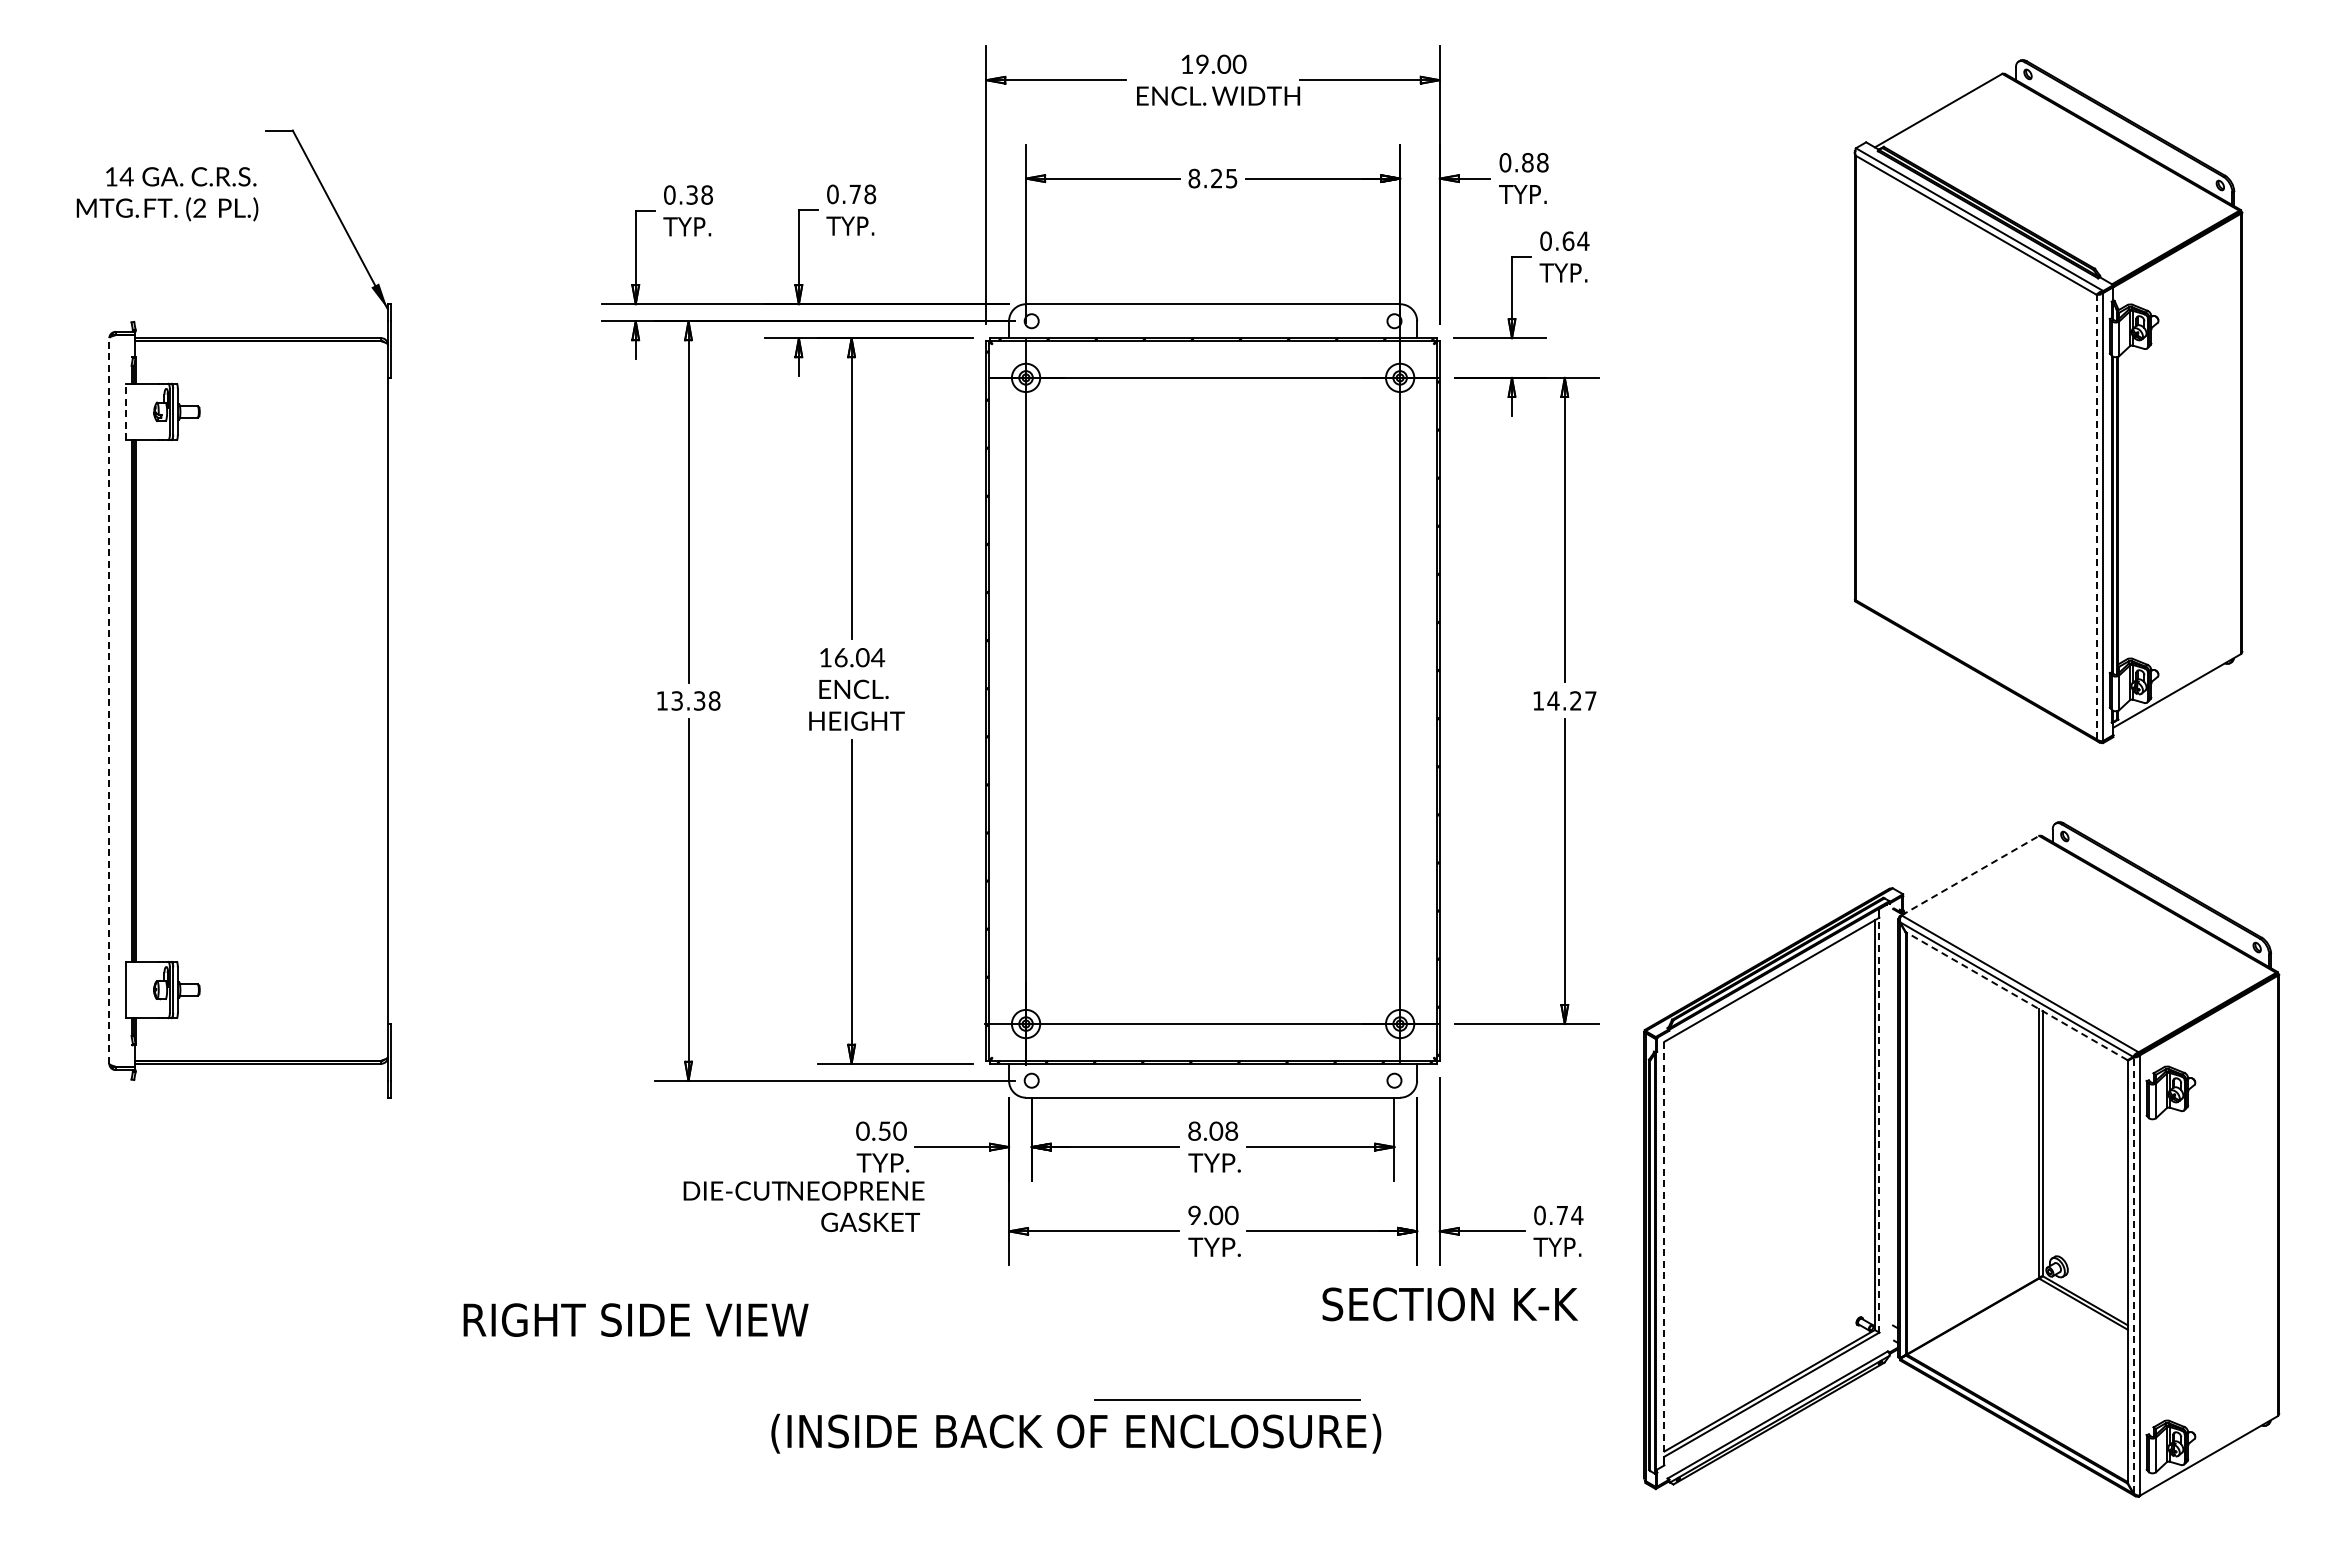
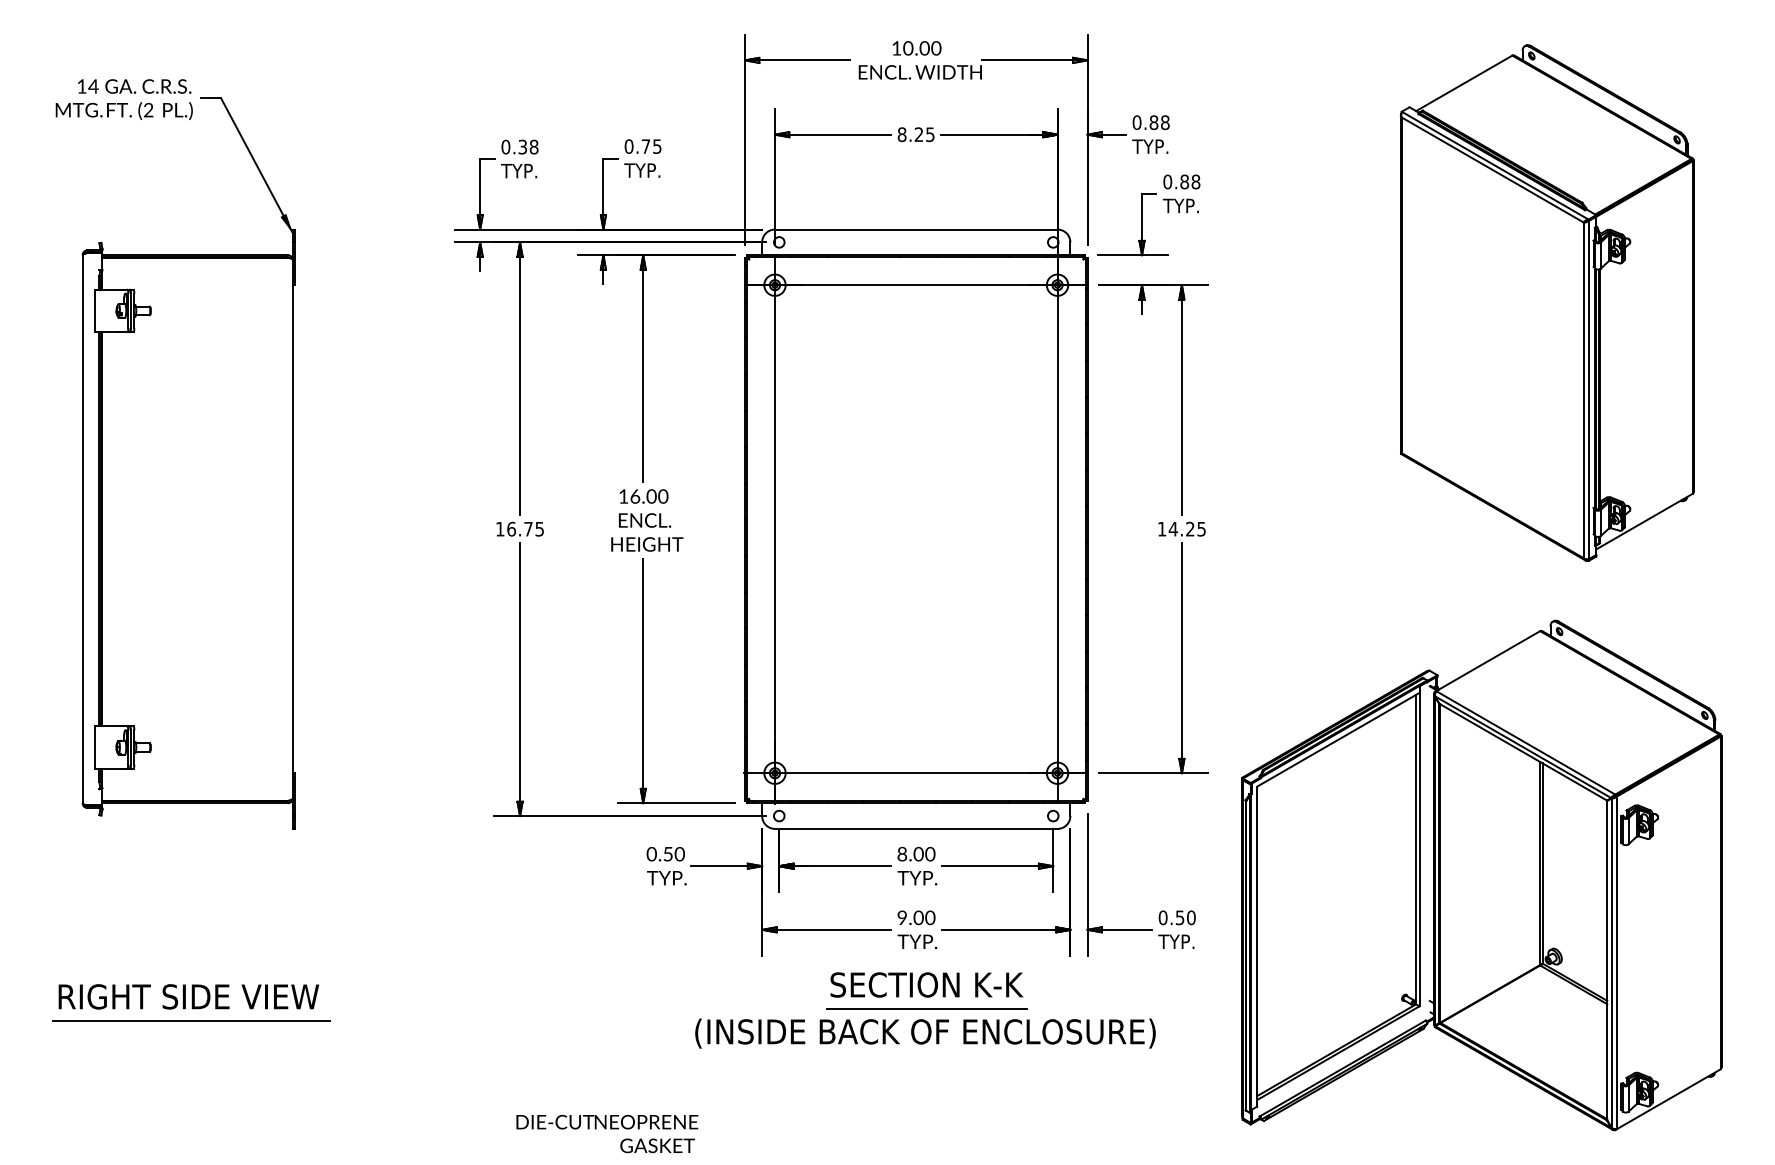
text: (1202, 64) -> (908, 48), 19.00 -> 10.00
text: (167, 194) -> (124, 99), moved
text: (870, 194) -> (657, 146), 0.78 -> 0.75
text: (1575, 241) -> (1189, 182), 0.64 -> 0.88
line: (126, 411) -> (95, 310), dashed -> solid
line: (2096, 516) -> (1583, 389), dashed -> solid
text: (878, 657) -> (663, 496), 16.04 -> 16.00
line: (109, 700) -> (82, 528), dashed -> solid
text: (695, 700) -> (525, 528), 13.38 -> 16.75
text: (1590, 700) -> (1201, 528), 14.27 -> 14.25
line: (1970, 875) -> (1488, 661), dashed -> solid
line: (2016, 996) -> (1523, 752), dashed -> solid
line: (1879, 1120) -> (1419, 846), dashed -> solid
text: (1231, 1131) -> (930, 854), 8.08 -> 8.00
text: (803, 1206) -> (606, 1133), moved
text: (1569, 1215) -> (1185, 917), 0.74 -> 0.50
line: (1664, 1253) -> (1257, 946), dashed -> solid
line: (2133, 1275) -> (1611, 963), dashed -> solid
text: (1449, 1304) -> (926, 985), moved
text: (635, 1319) -> (188, 996), moved
line: (253, 1352) -> (191, 1021), added
line: (1227, 1399) -> (927, 1009), moved
text: (1076, 1433) -> (925, 1033), moved

